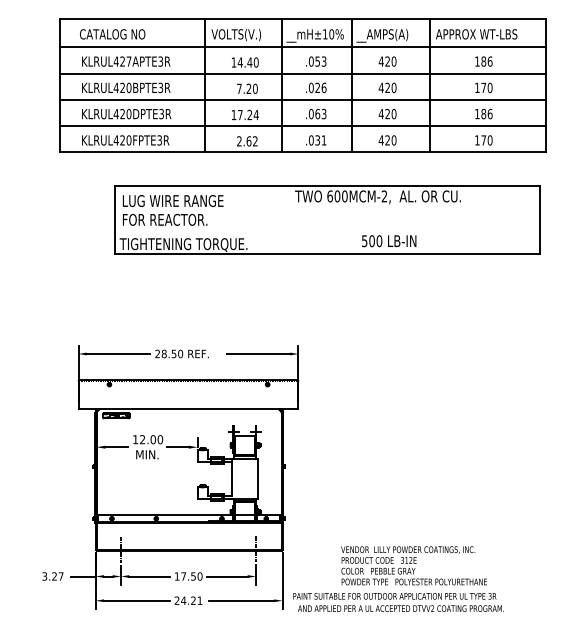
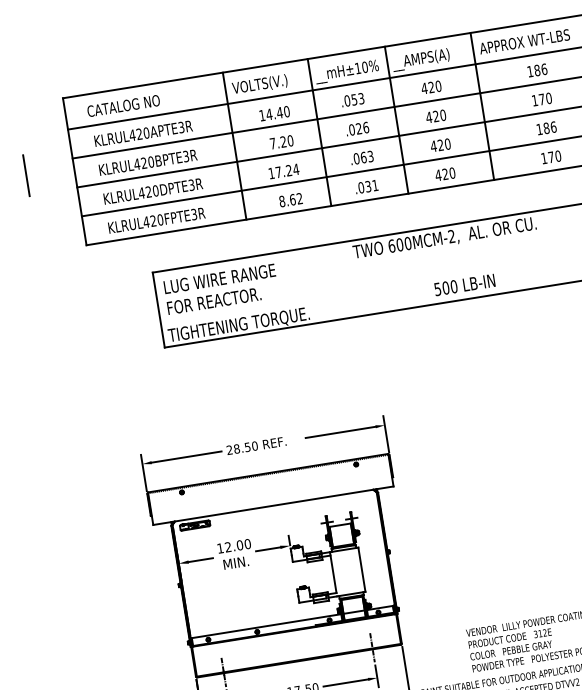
text: (128, 61) -> (145, 133), KLRUL427APTE3R -> KLRUL420APTE3R
line: (16, 82) -> (26, 175), added
text: (239, 141) -> (282, 201), 2.62 -> 8.62

